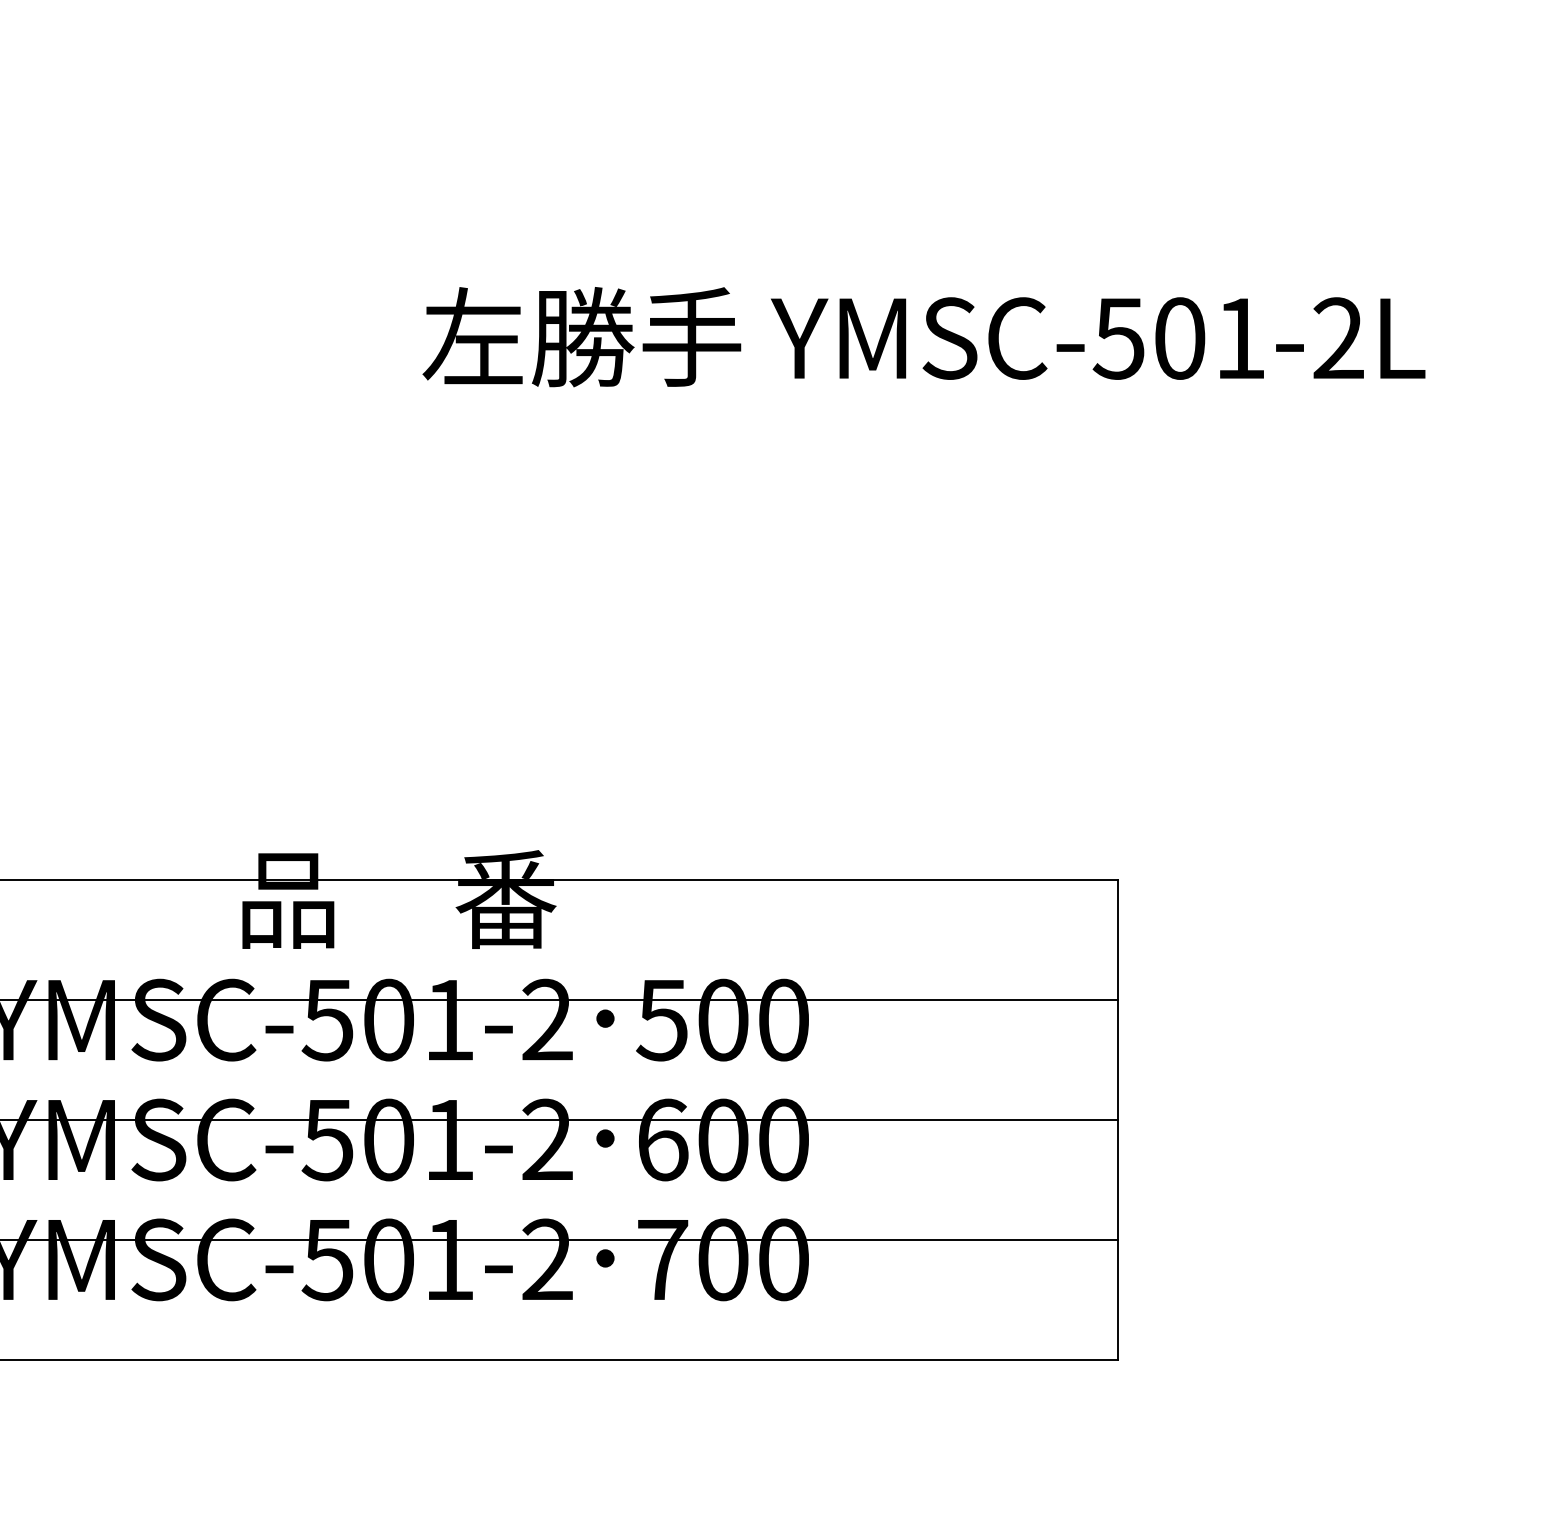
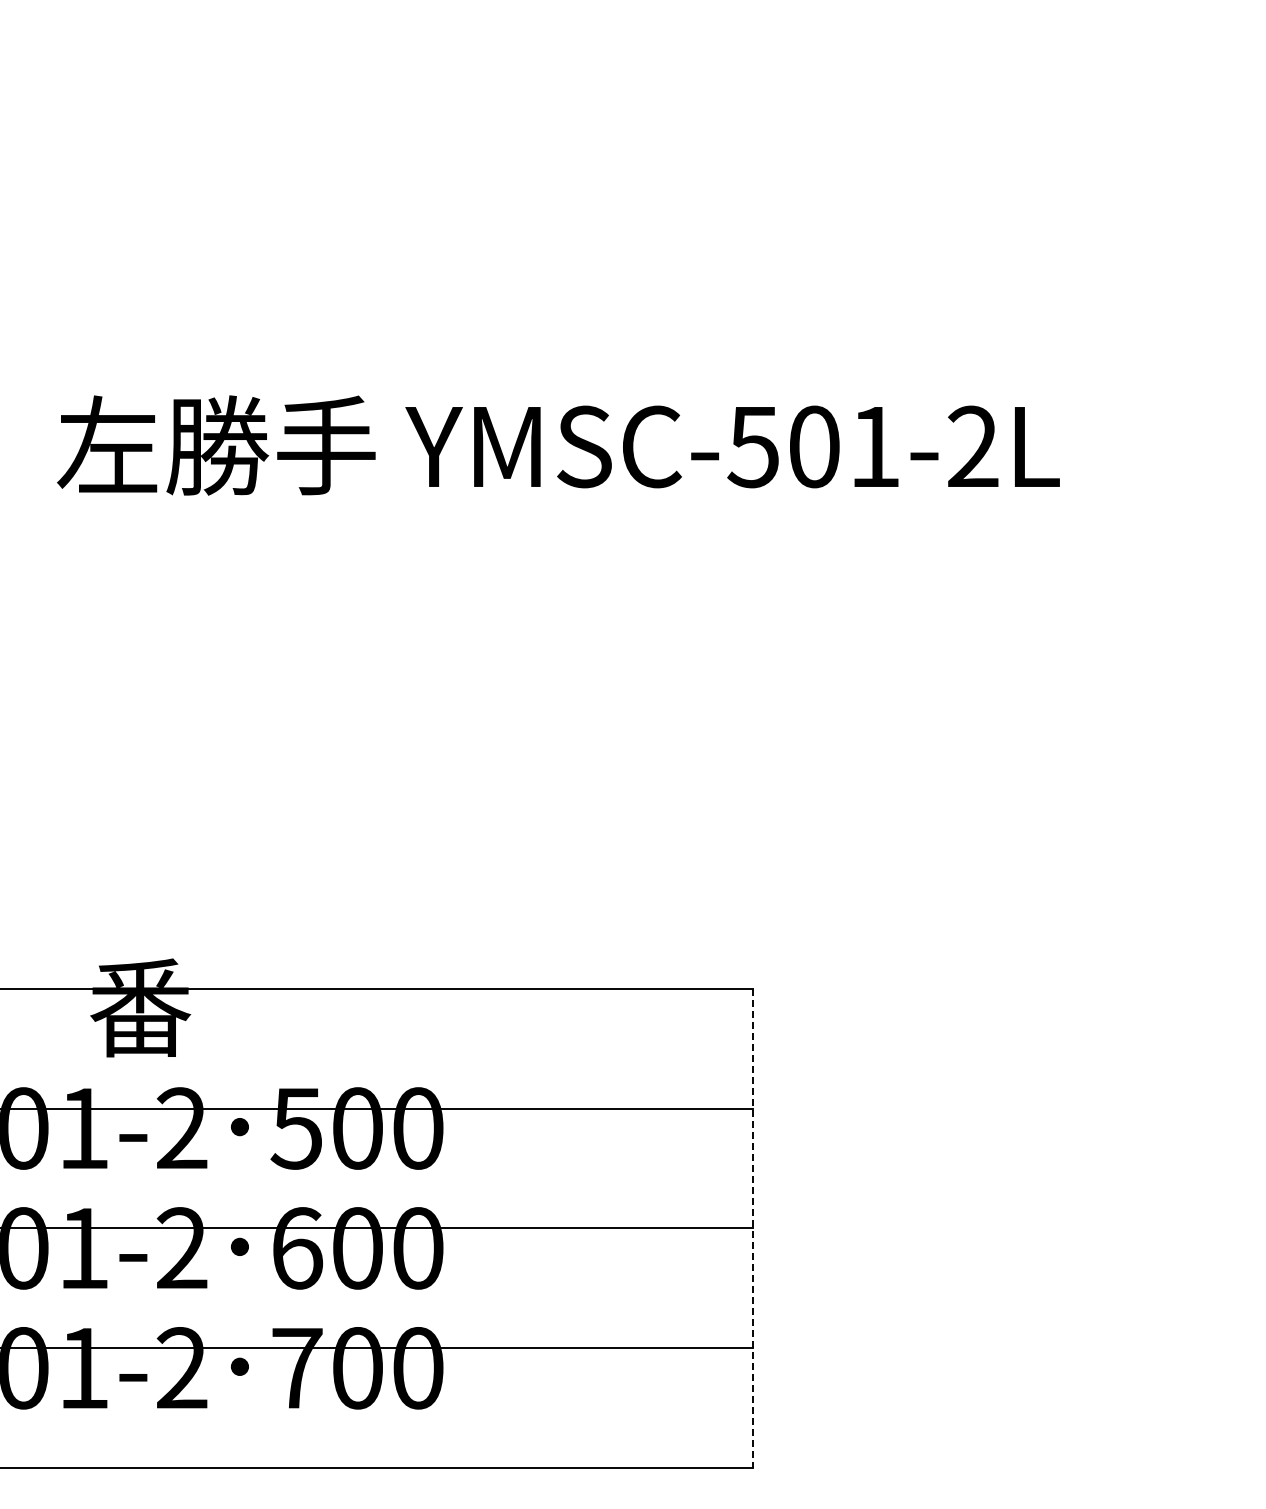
line: (1118, 1120) -> (752, 1228), solid -> dashed

